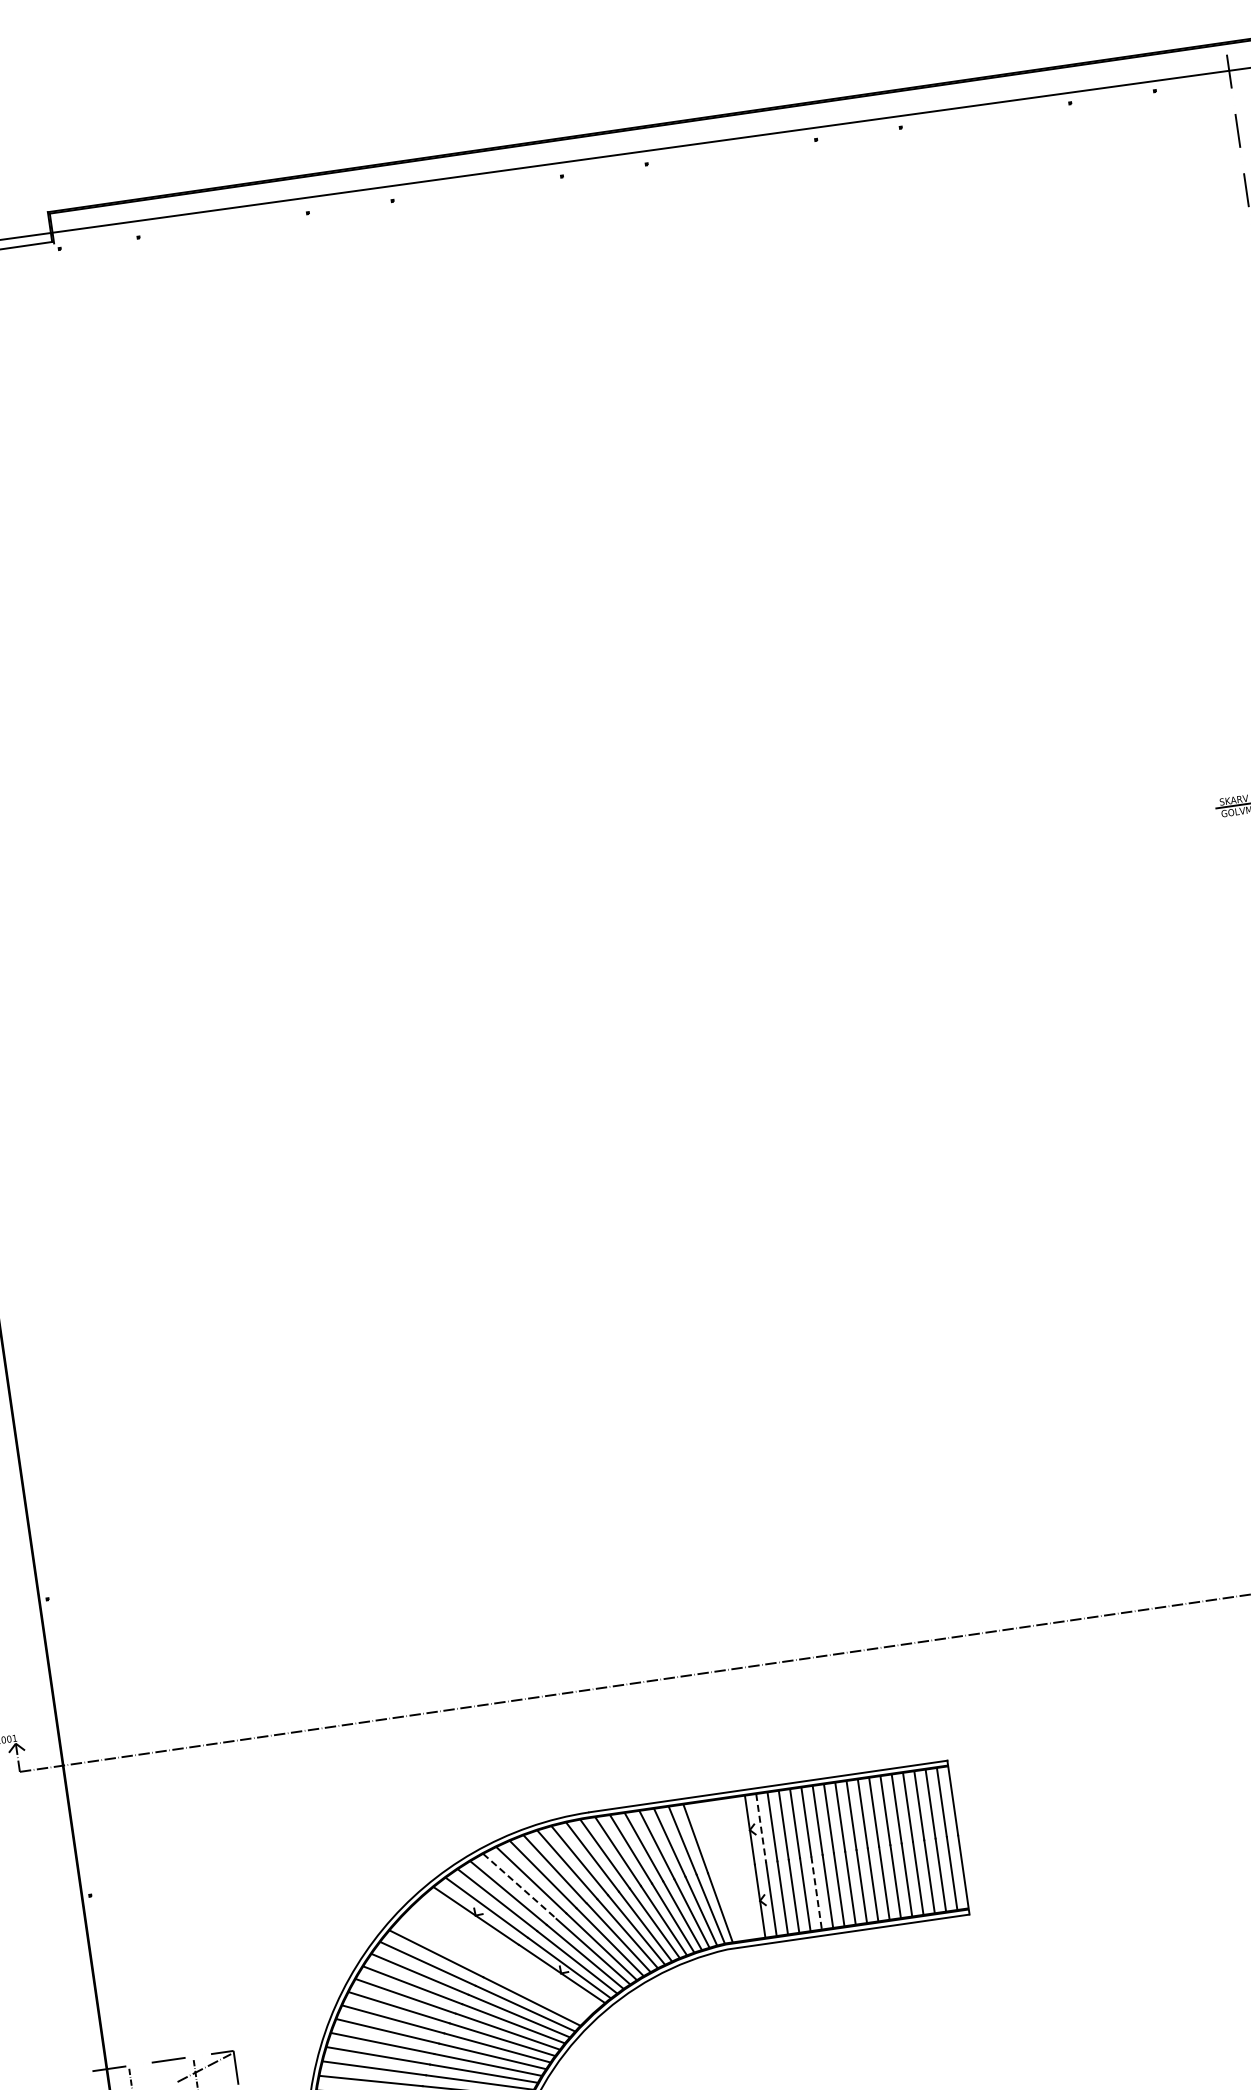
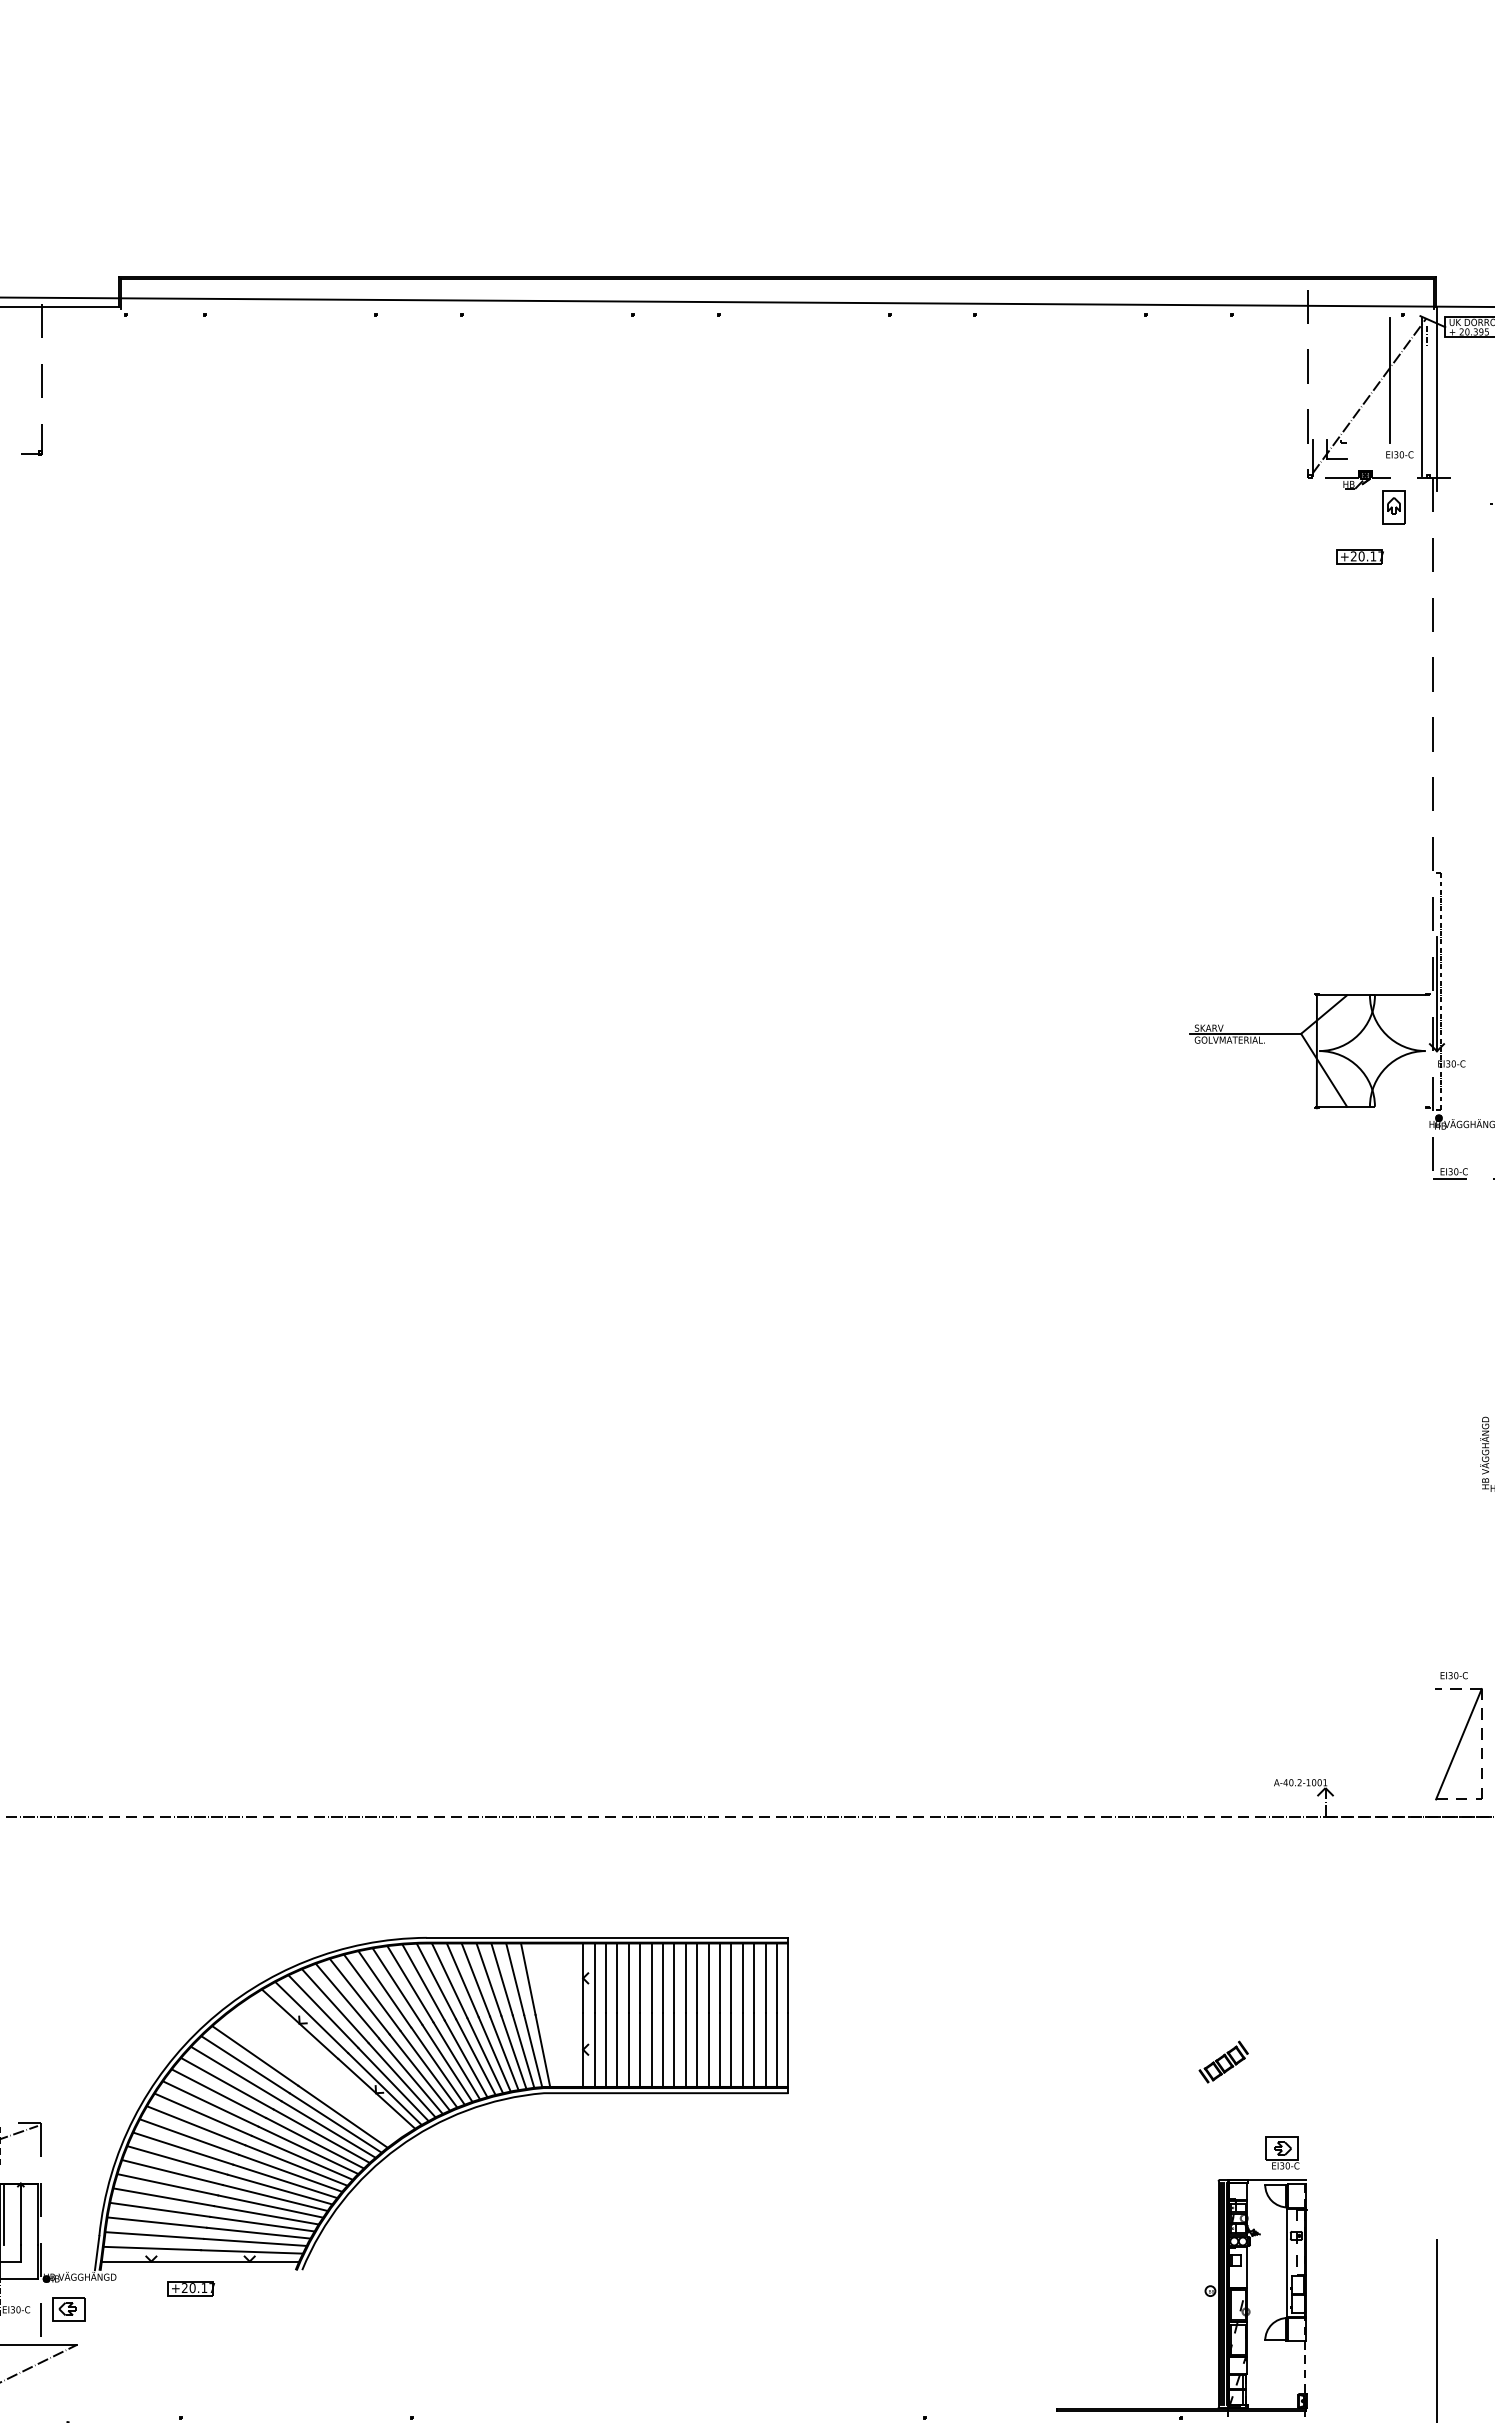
line: (761, 1828) -> (594, 1978), dashed -> solid
line: (519, 1886) -> (347, 2001), dashed -> solid
line: (816, 1893) -> (640, 2050), dashed -> solid

